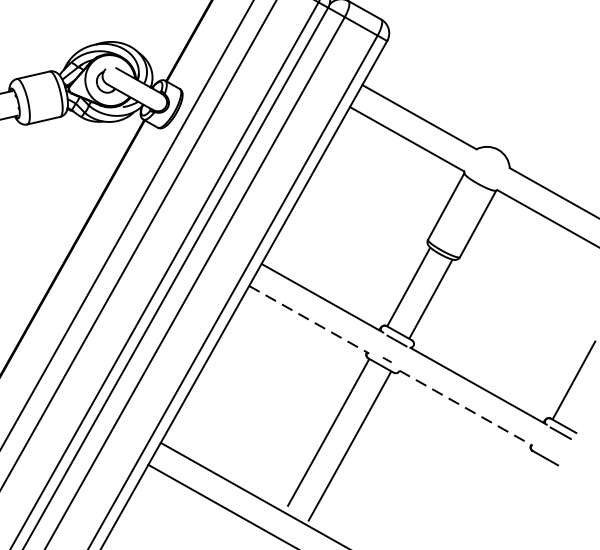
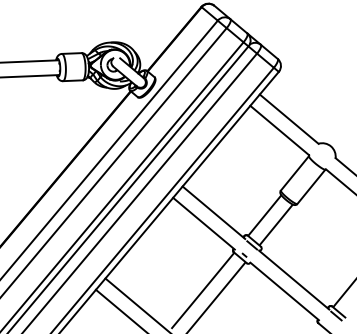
line: (310, 320) -> (204, 224), dashed -> solid
line: (465, 408) -> (284, 291), dashed -> solid

